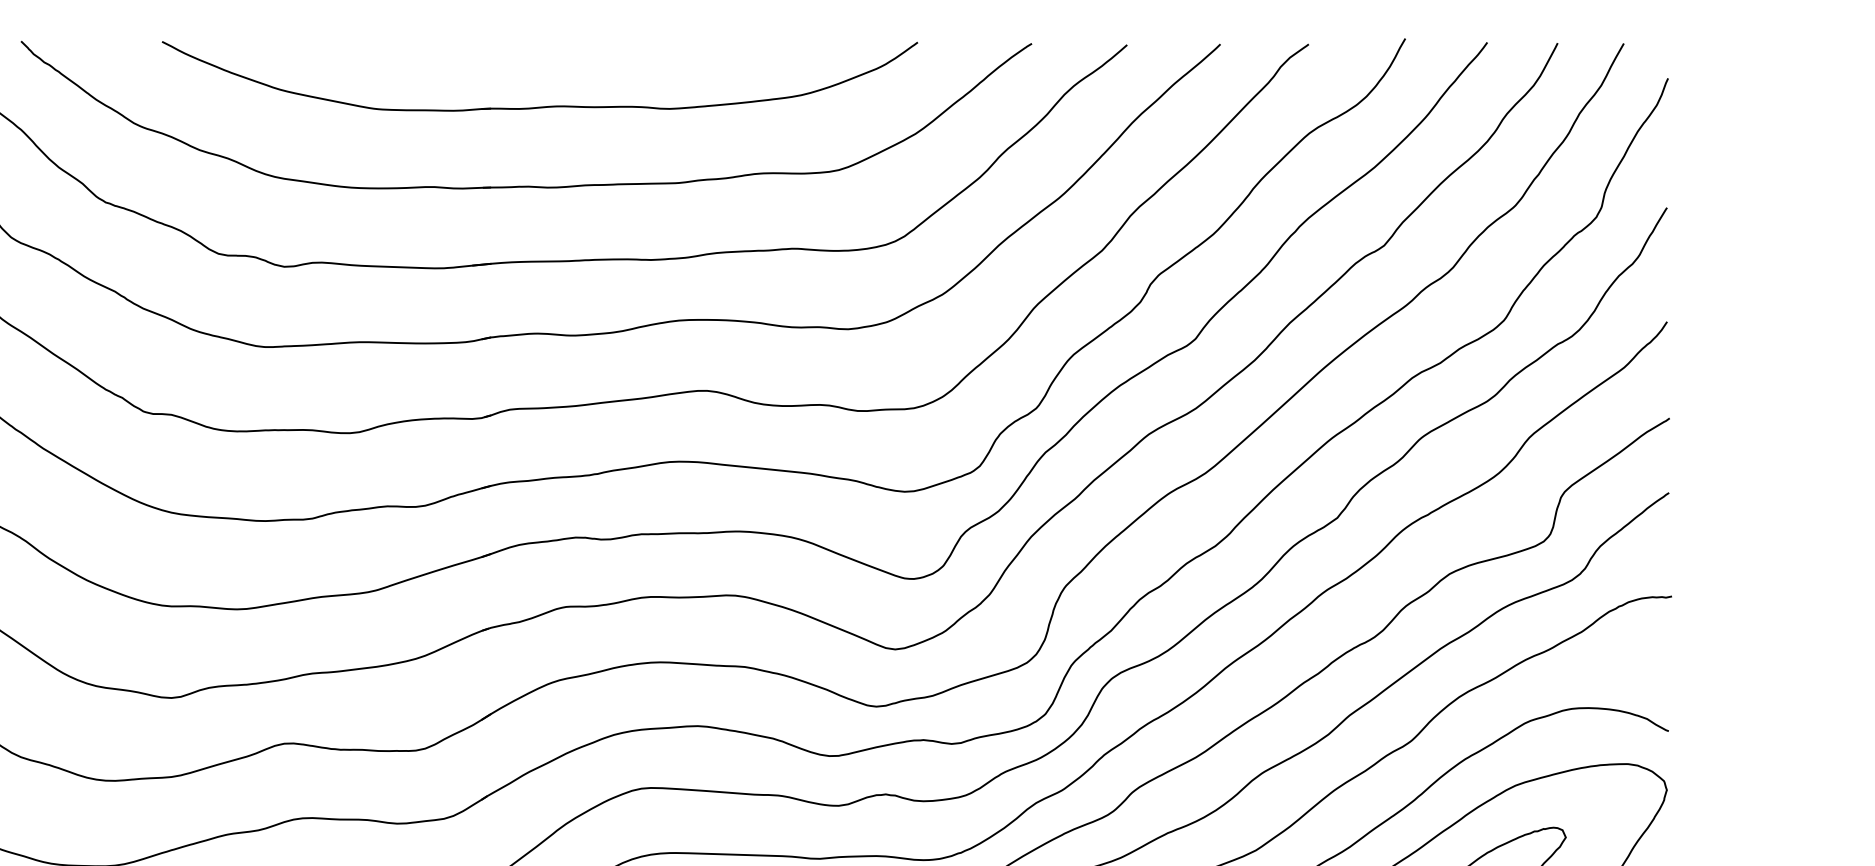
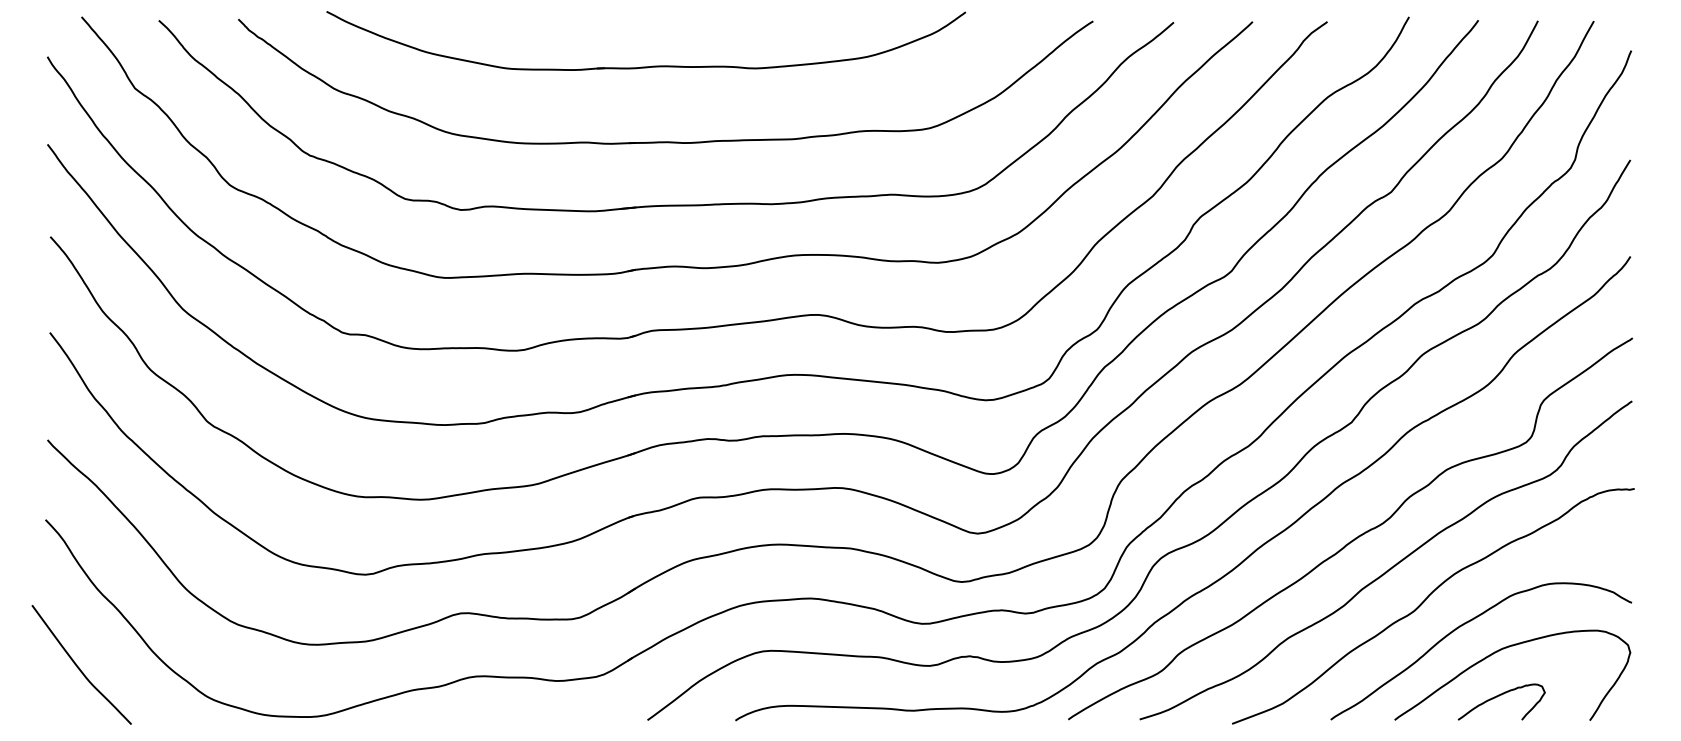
part: (547, 105) -> (652, 65), moved

